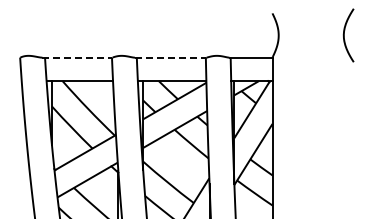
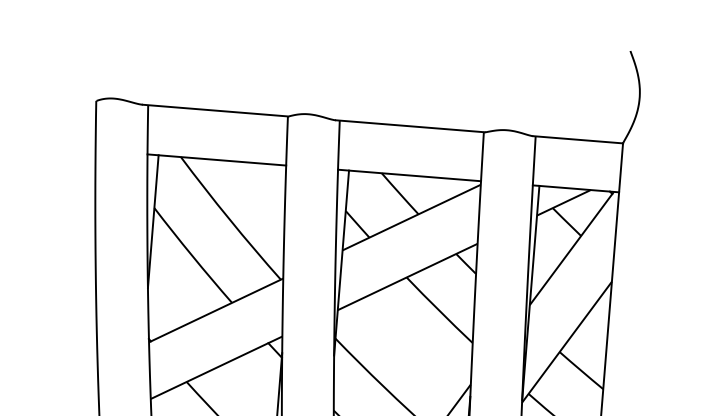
line: (77, 57) -> (215, 110), dashed -> solid
line: (170, 57) -> (410, 125), dashed -> solid

